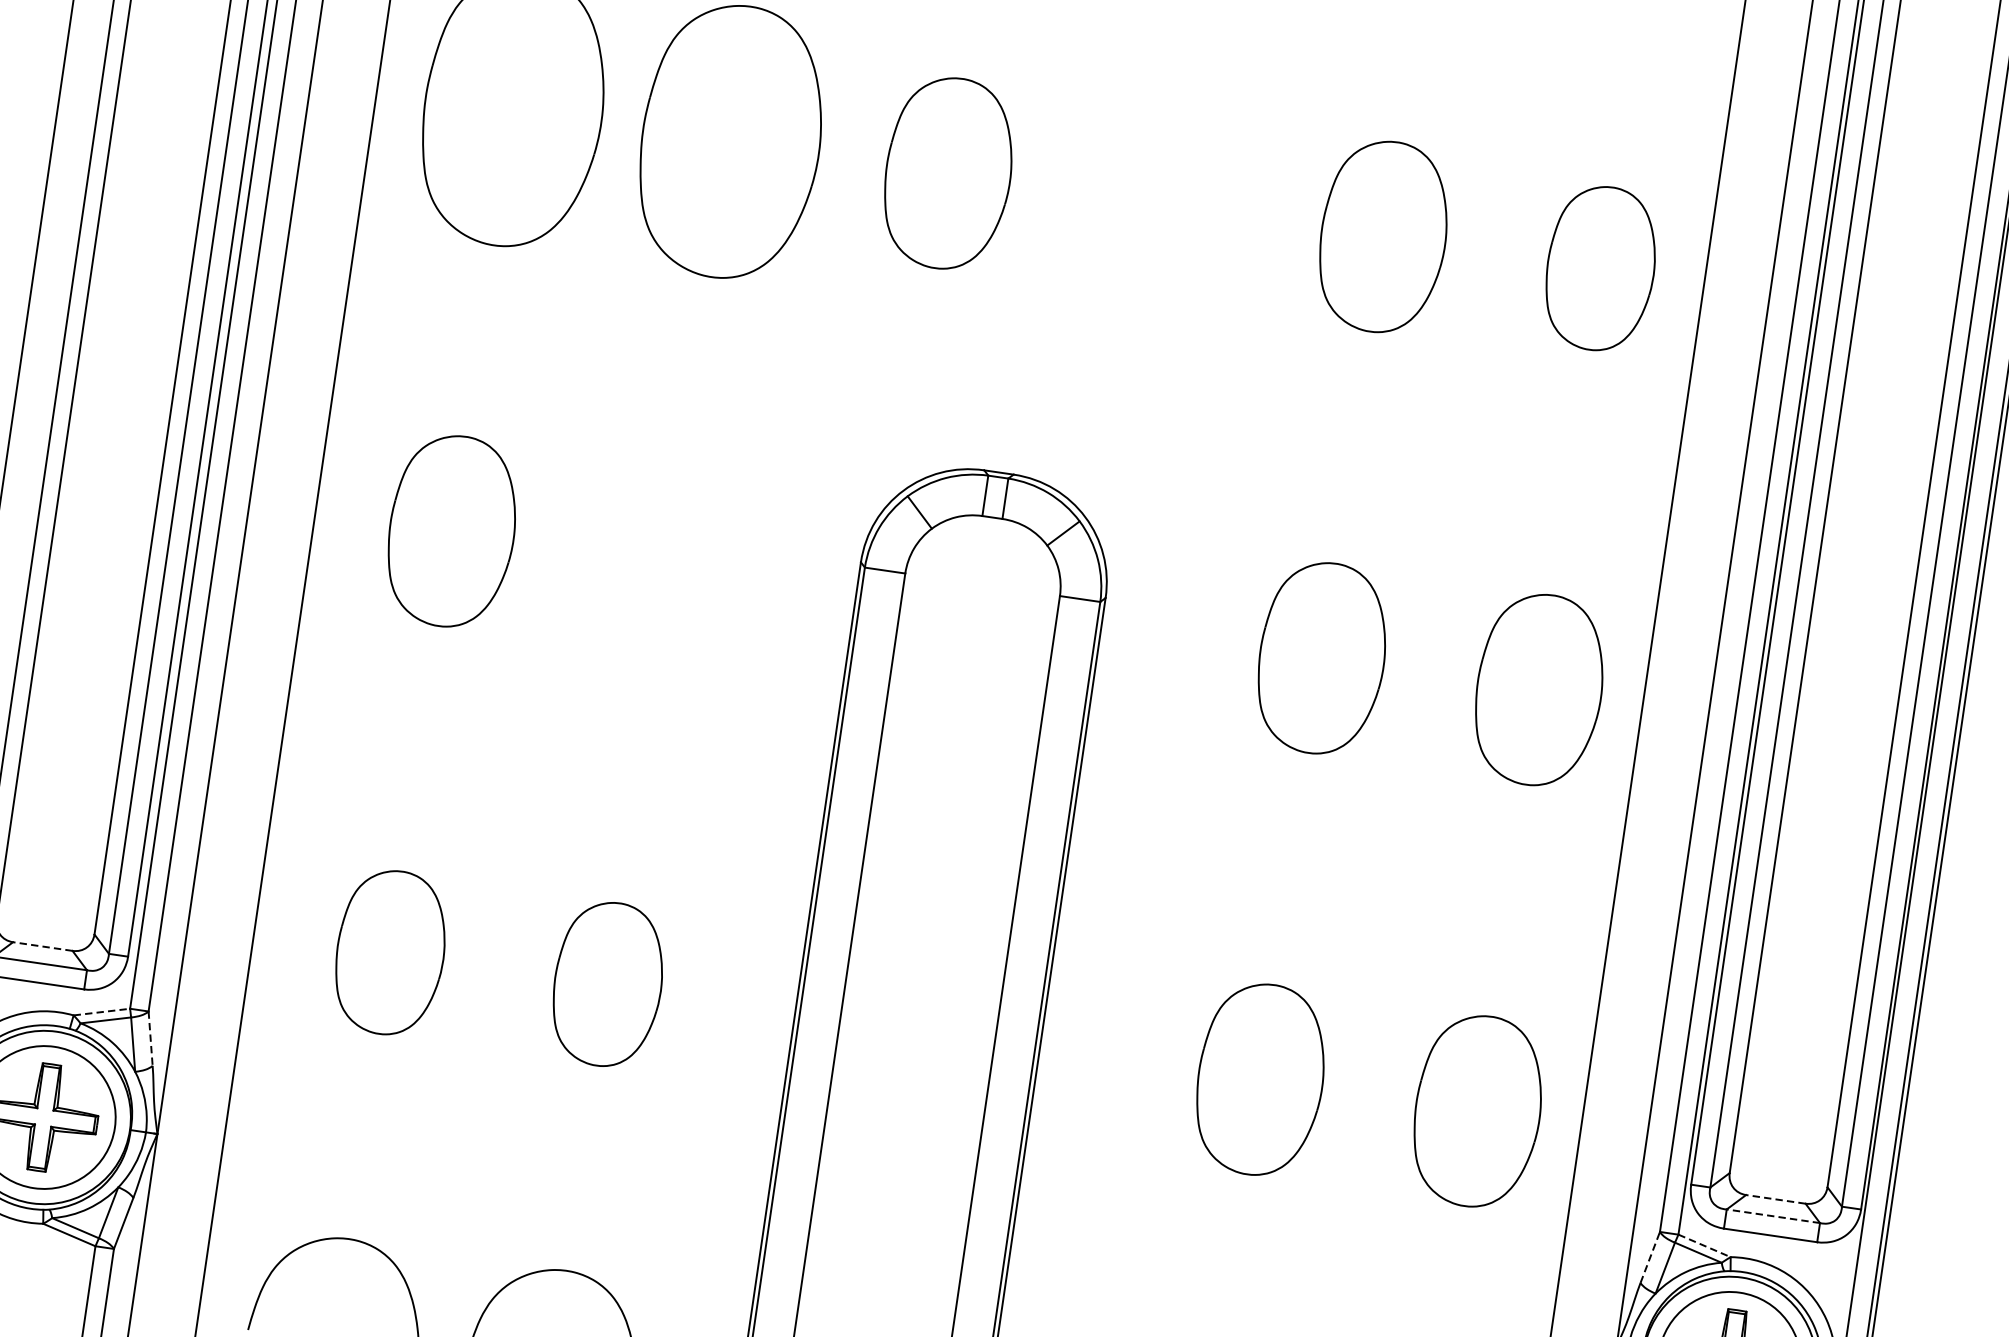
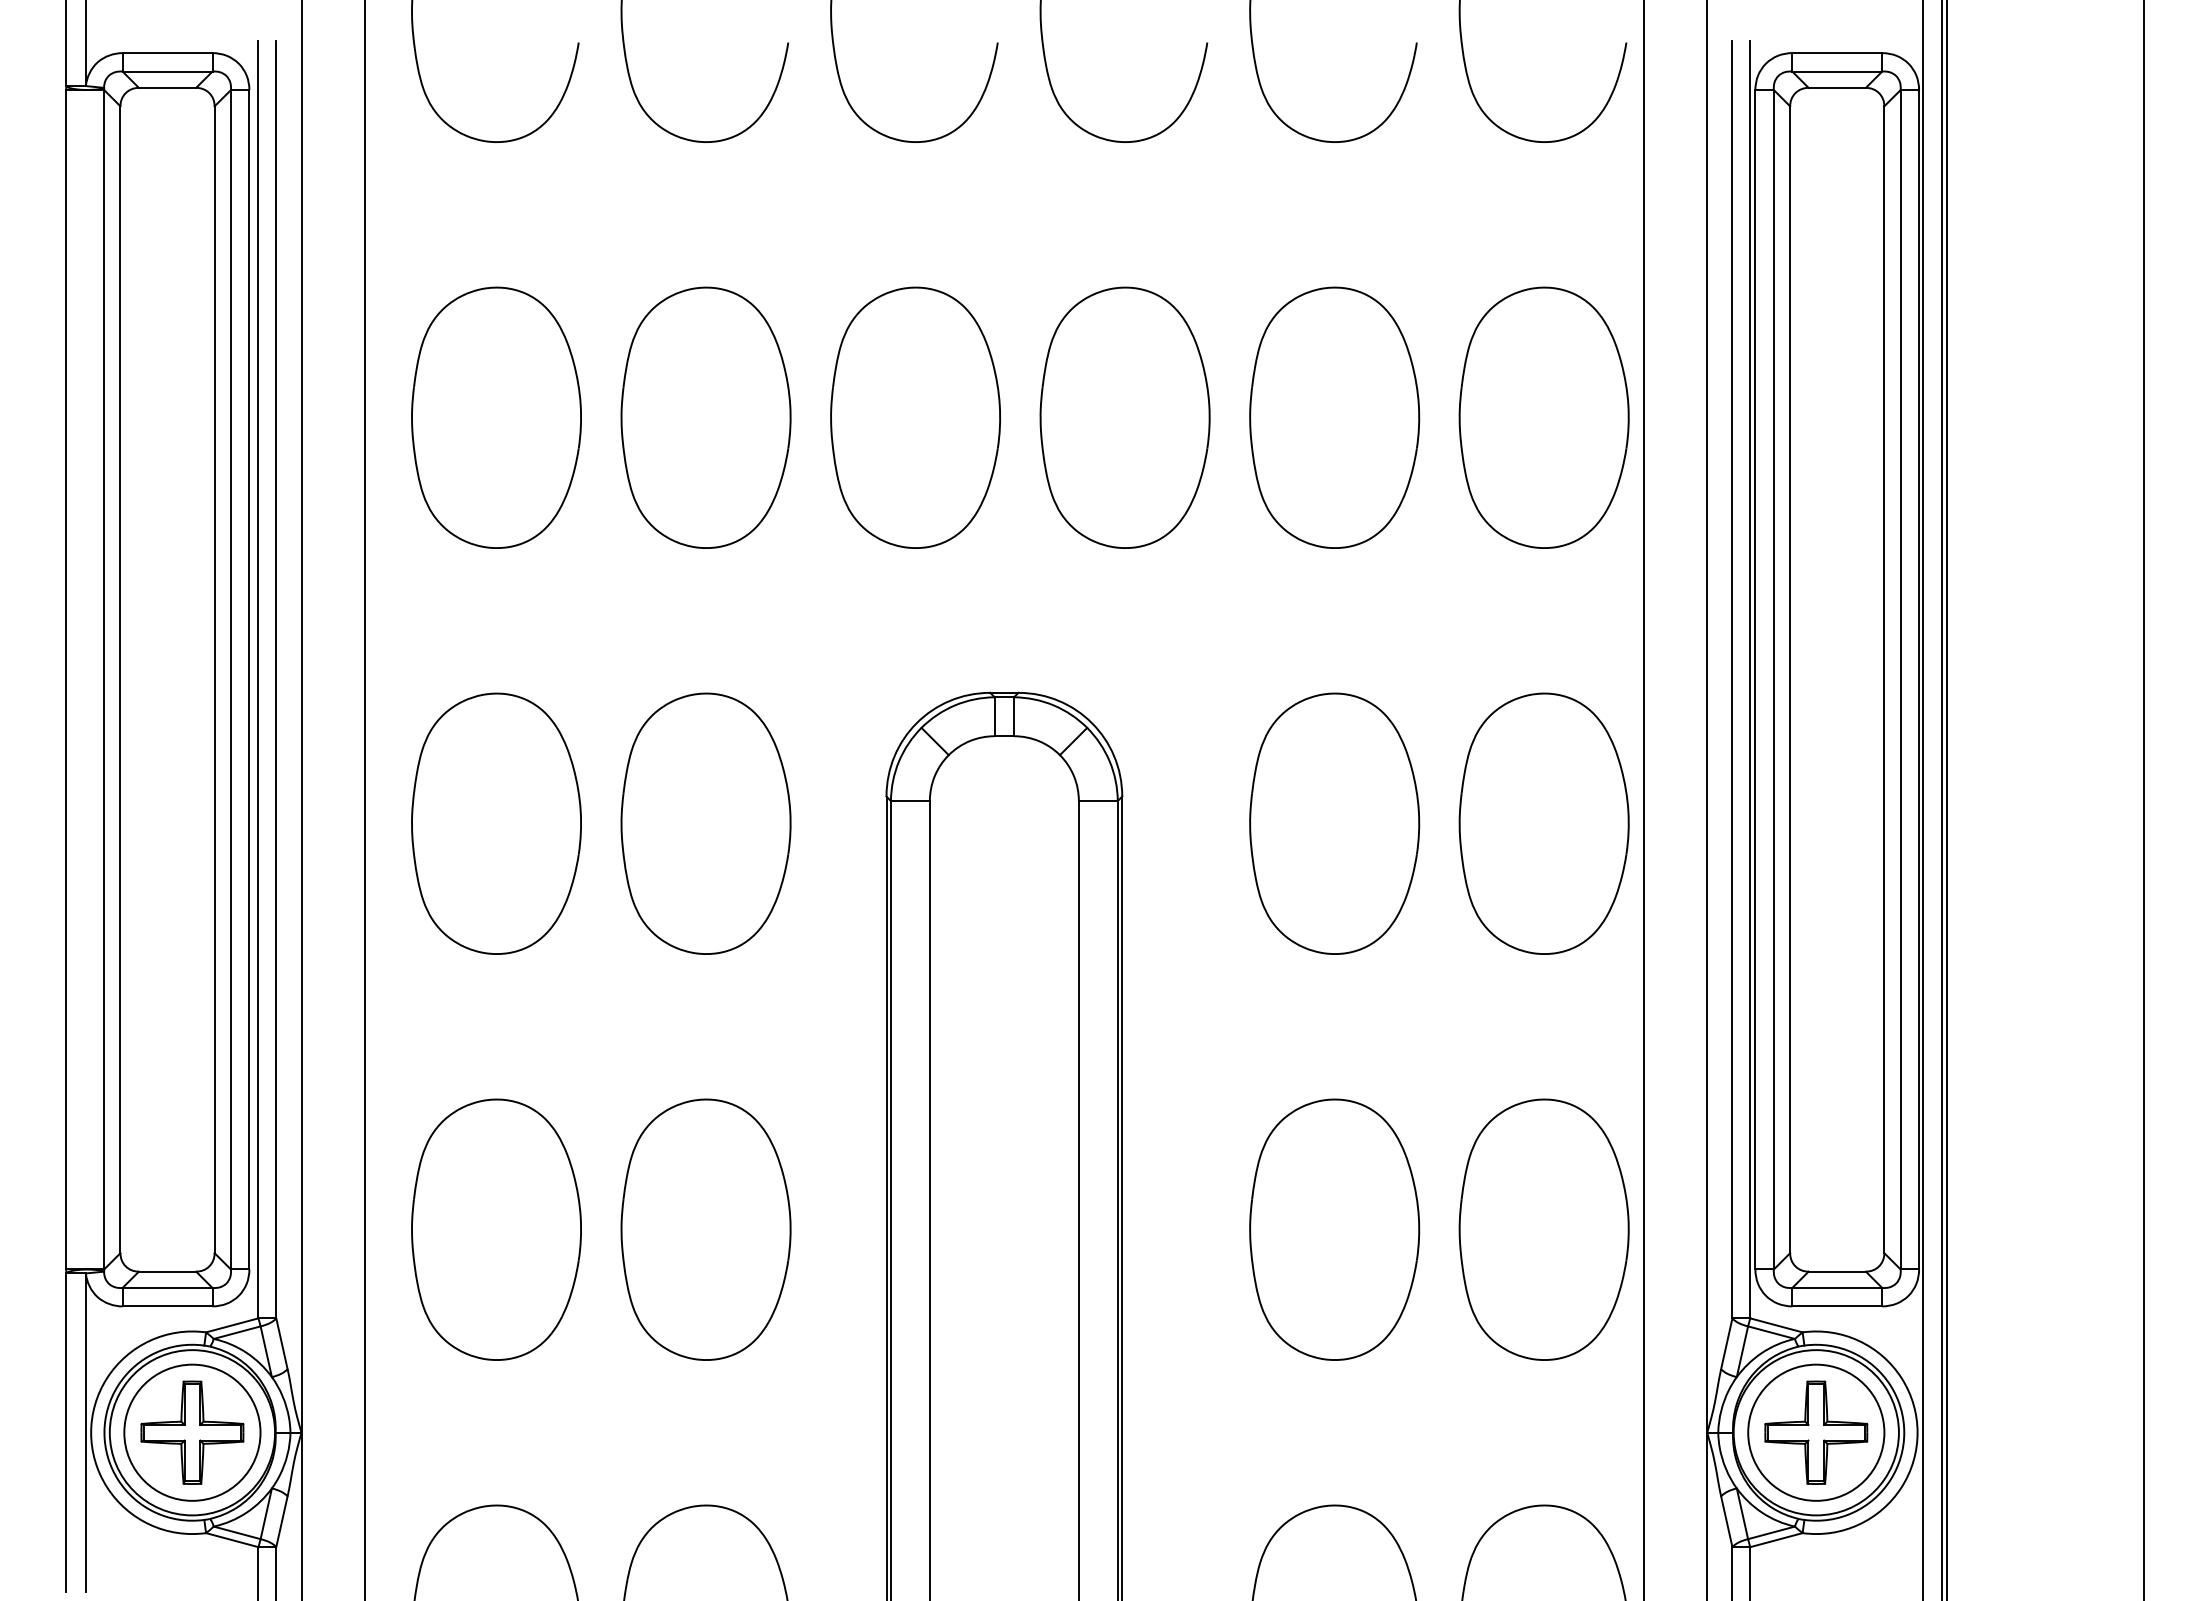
part: (948, 173) -> (915, 417), size x1.43
part: (1165, 204) -> (1124, 417), added
part: (1383, 236) -> (1334, 417), size x1.43
part: (1600, 268) -> (1543, 417), size x1.67
part: (452, 531) -> (496, 823), size x1.43
part: (669, 562) -> (705, 823), added
part: (1321, 658) -> (1334, 823), size x1.43
part: (1538, 689) -> (1543, 823), size x1.43
line: (42, 946) -> (167, 1271), dashed -> solid
part: (390, 952) -> (496, 1229), size x1.67
part: (607, 984) -> (705, 1229), size x1.67
line: (102, 1012) -> (232, 1325), dashed -> solid
line: (150, 1038) -> (281, 1343), dashed -> solid
part: (1260, 1079) -> (1334, 1229), size x1.43
part: (1477, 1111) -> (1543, 1229), size x1.43
line: (1776, 1199) -> (1837, 1271), dashed -> solid
line: (1773, 1215) -> (1837, 1287), dashed -> solid
line: (1704, 1246) -> (1776, 1325), dashed -> solid
line: (1649, 1257) -> (1726, 1343), dashed -> solid

